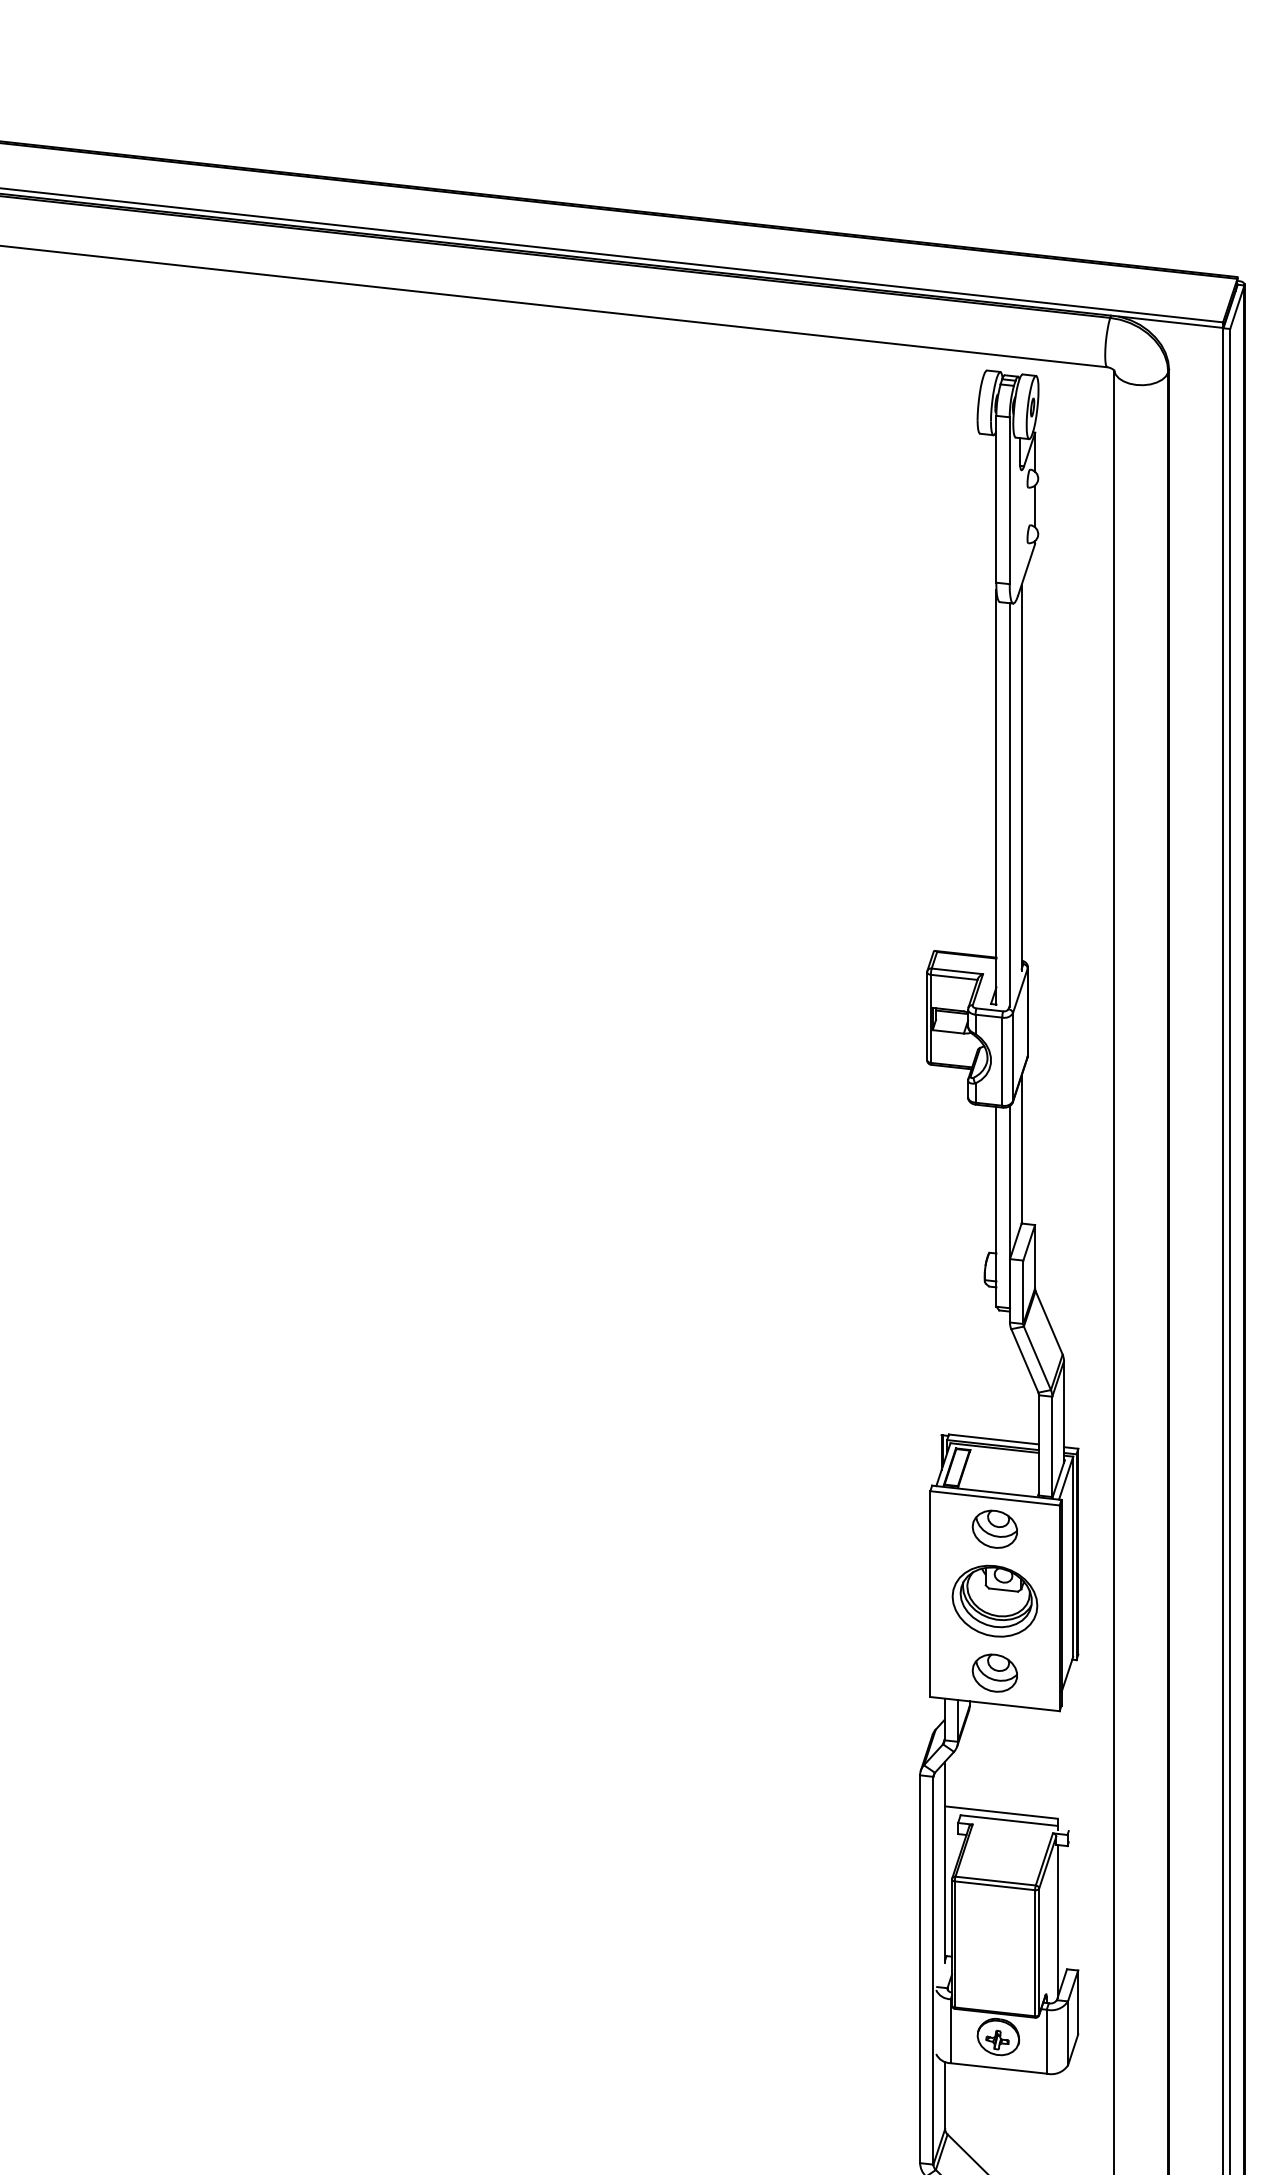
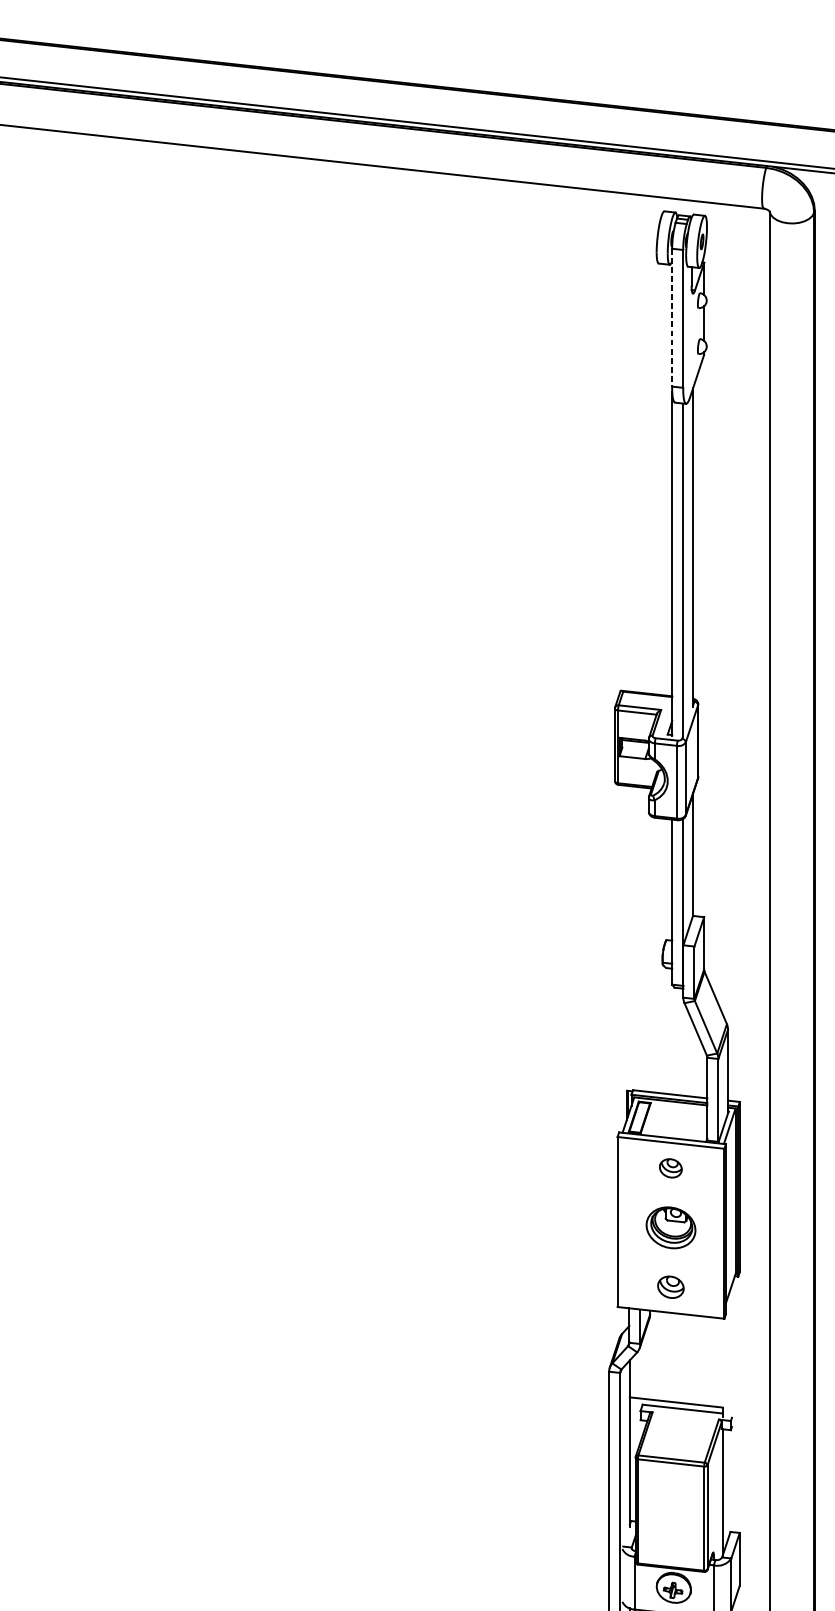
line: (996, 499) -> (672, 317), solid -> dashed
part: (994, 1528) -> (670, 1167), size x0.6
part: (994, 1600) -> (670, 1227), size x0.7
part: (994, 1672) -> (670, 1286), size x0.7

